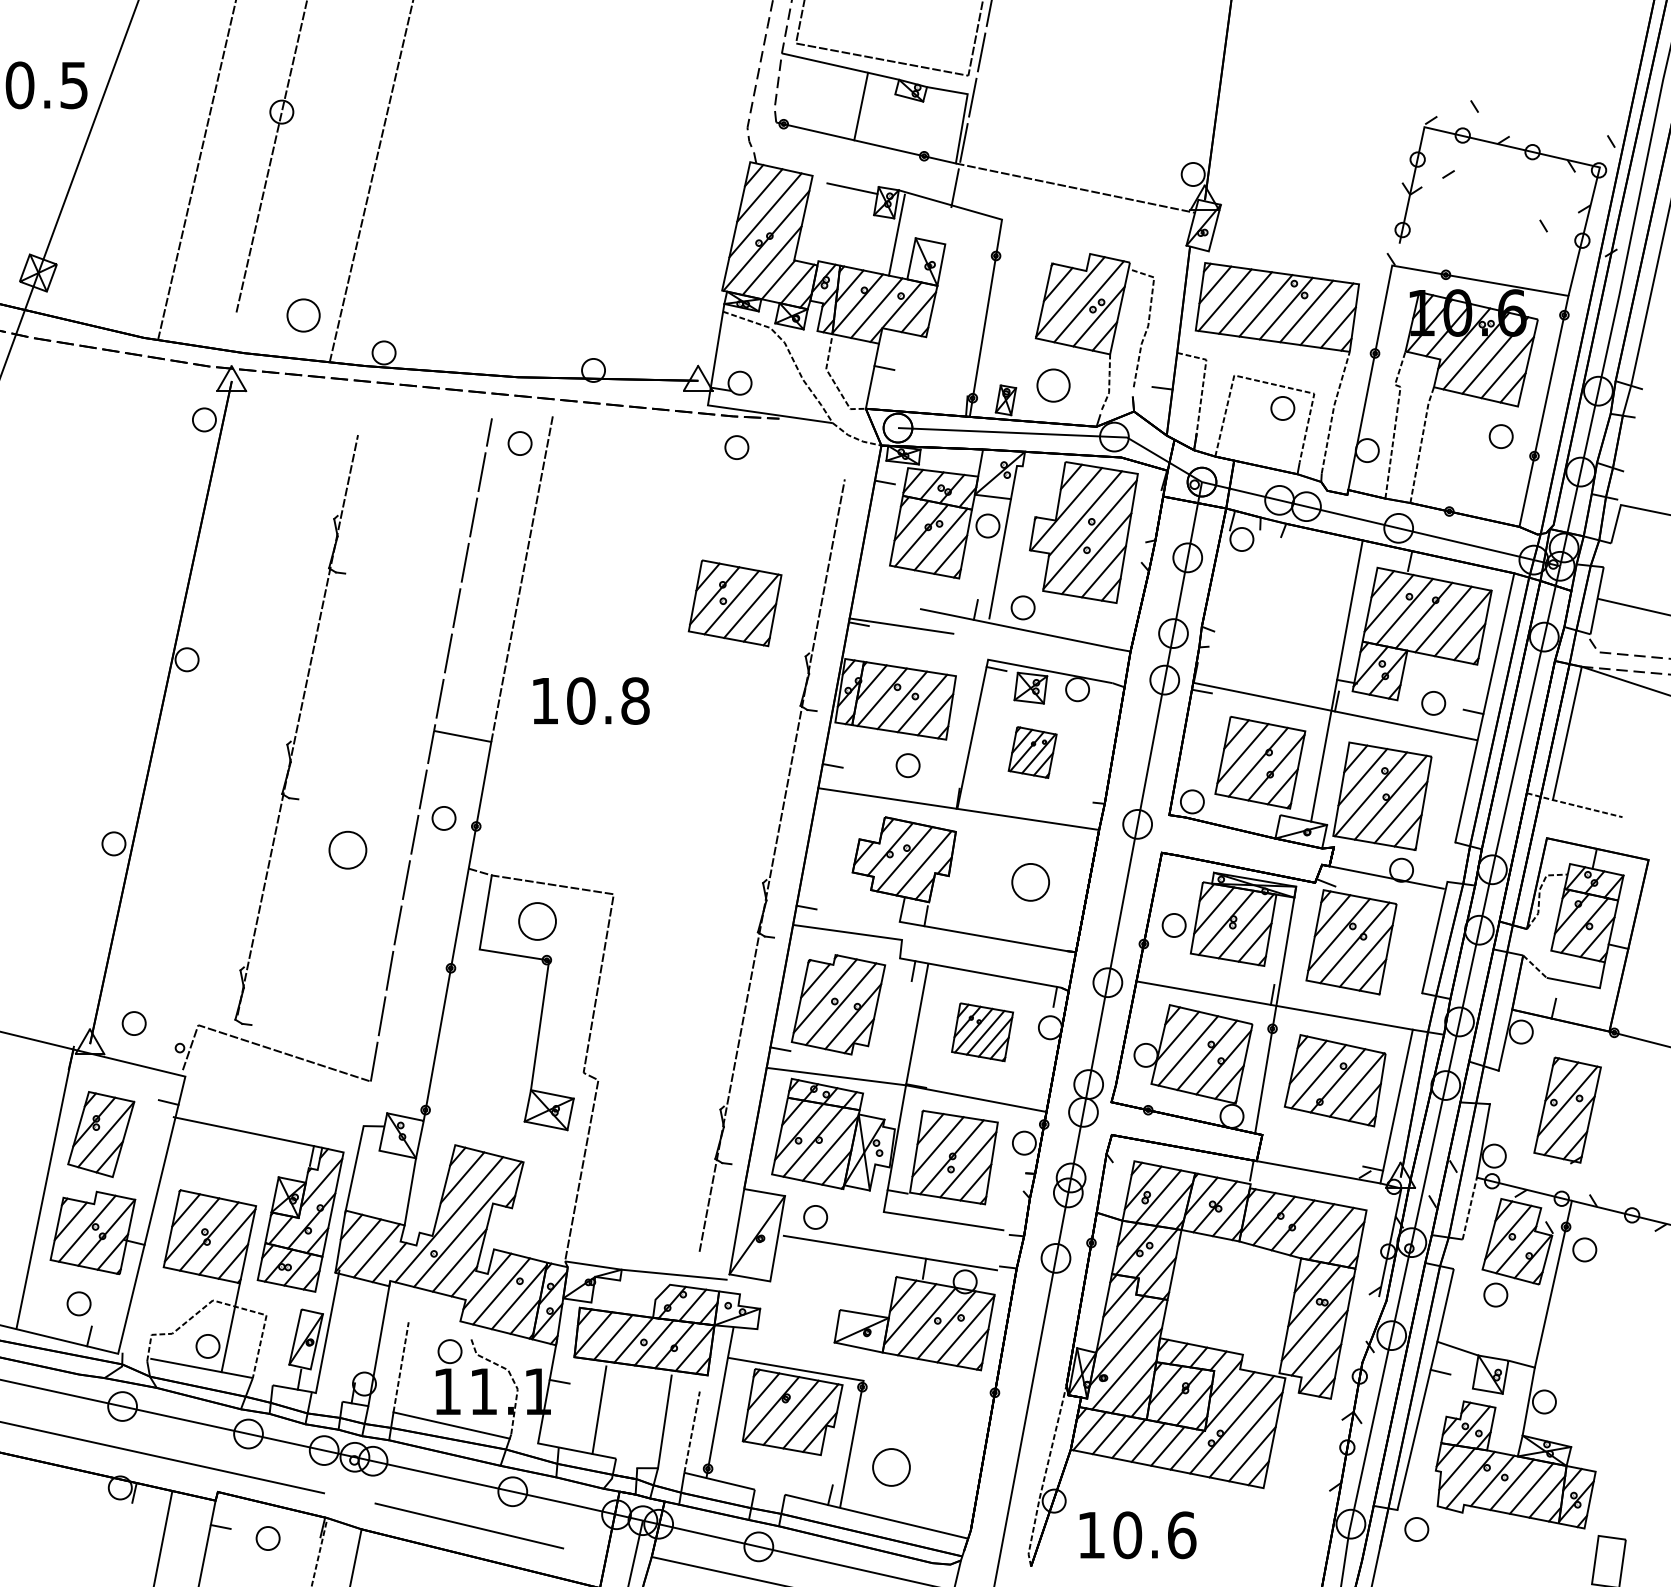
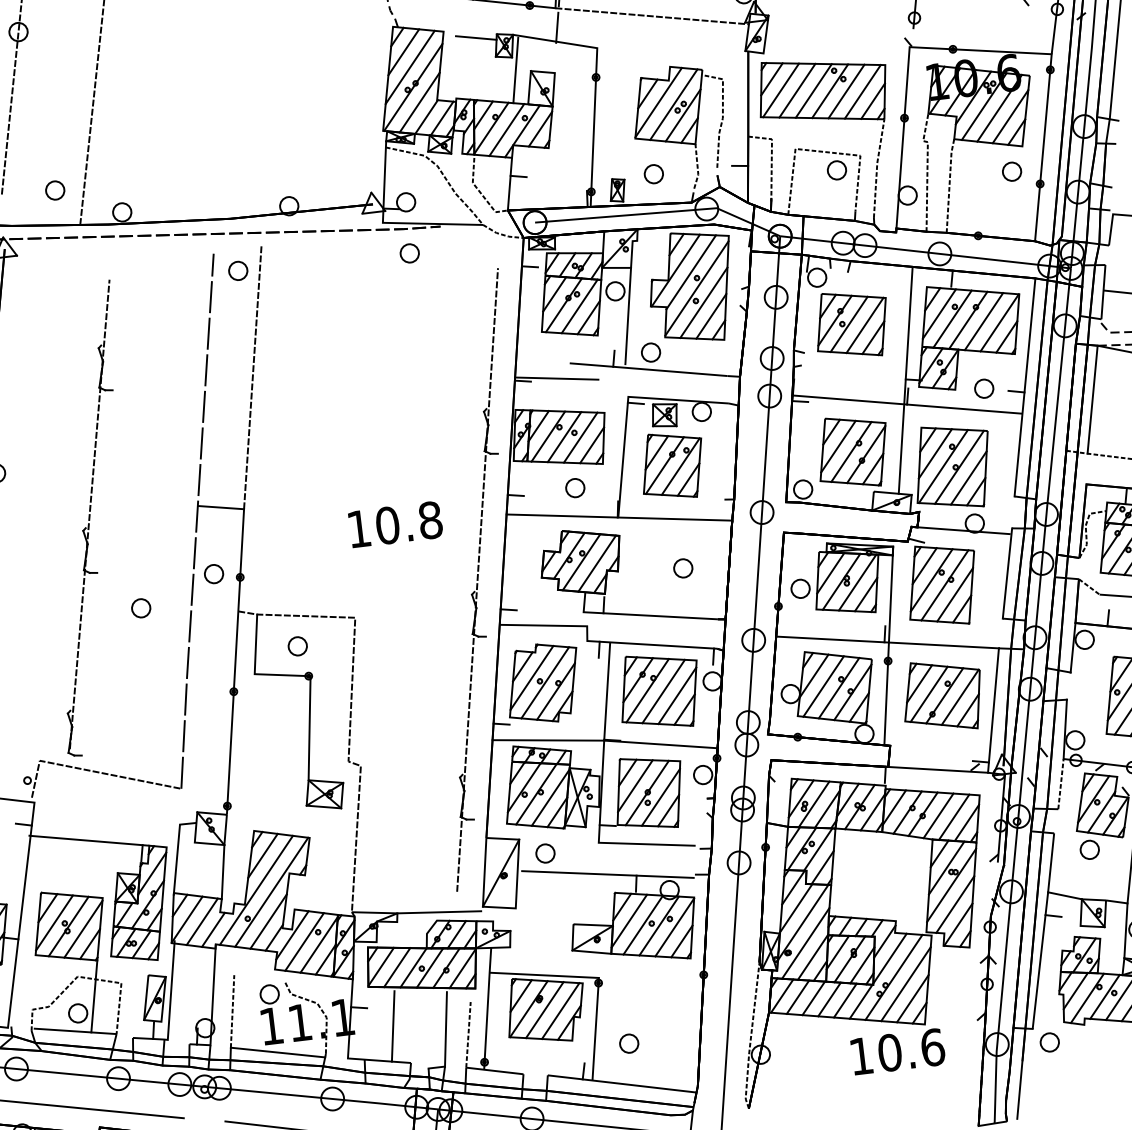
part: (303, 315) -> (55, 190), size x0.71
part: (1053, 385) -> (653, 174), size x0.71
part: (734, 603) -> (851, 324), moved
text: (591, 700) -> (395, 524), moved
part: (1032, 752) -> (672, 465), size x1.67
part: (347, 849) -> (140, 607), size x0.62
part: (1030, 881) -> (682, 567), size x0.62
part: (537, 920) -> (297, 645), size x0.62
part: (982, 1032) -> (659, 691), size x1.67
part: (891, 1467) -> (629, 1043), size x0.62
text: (1137, 1535) -> (897, 1052), moved

